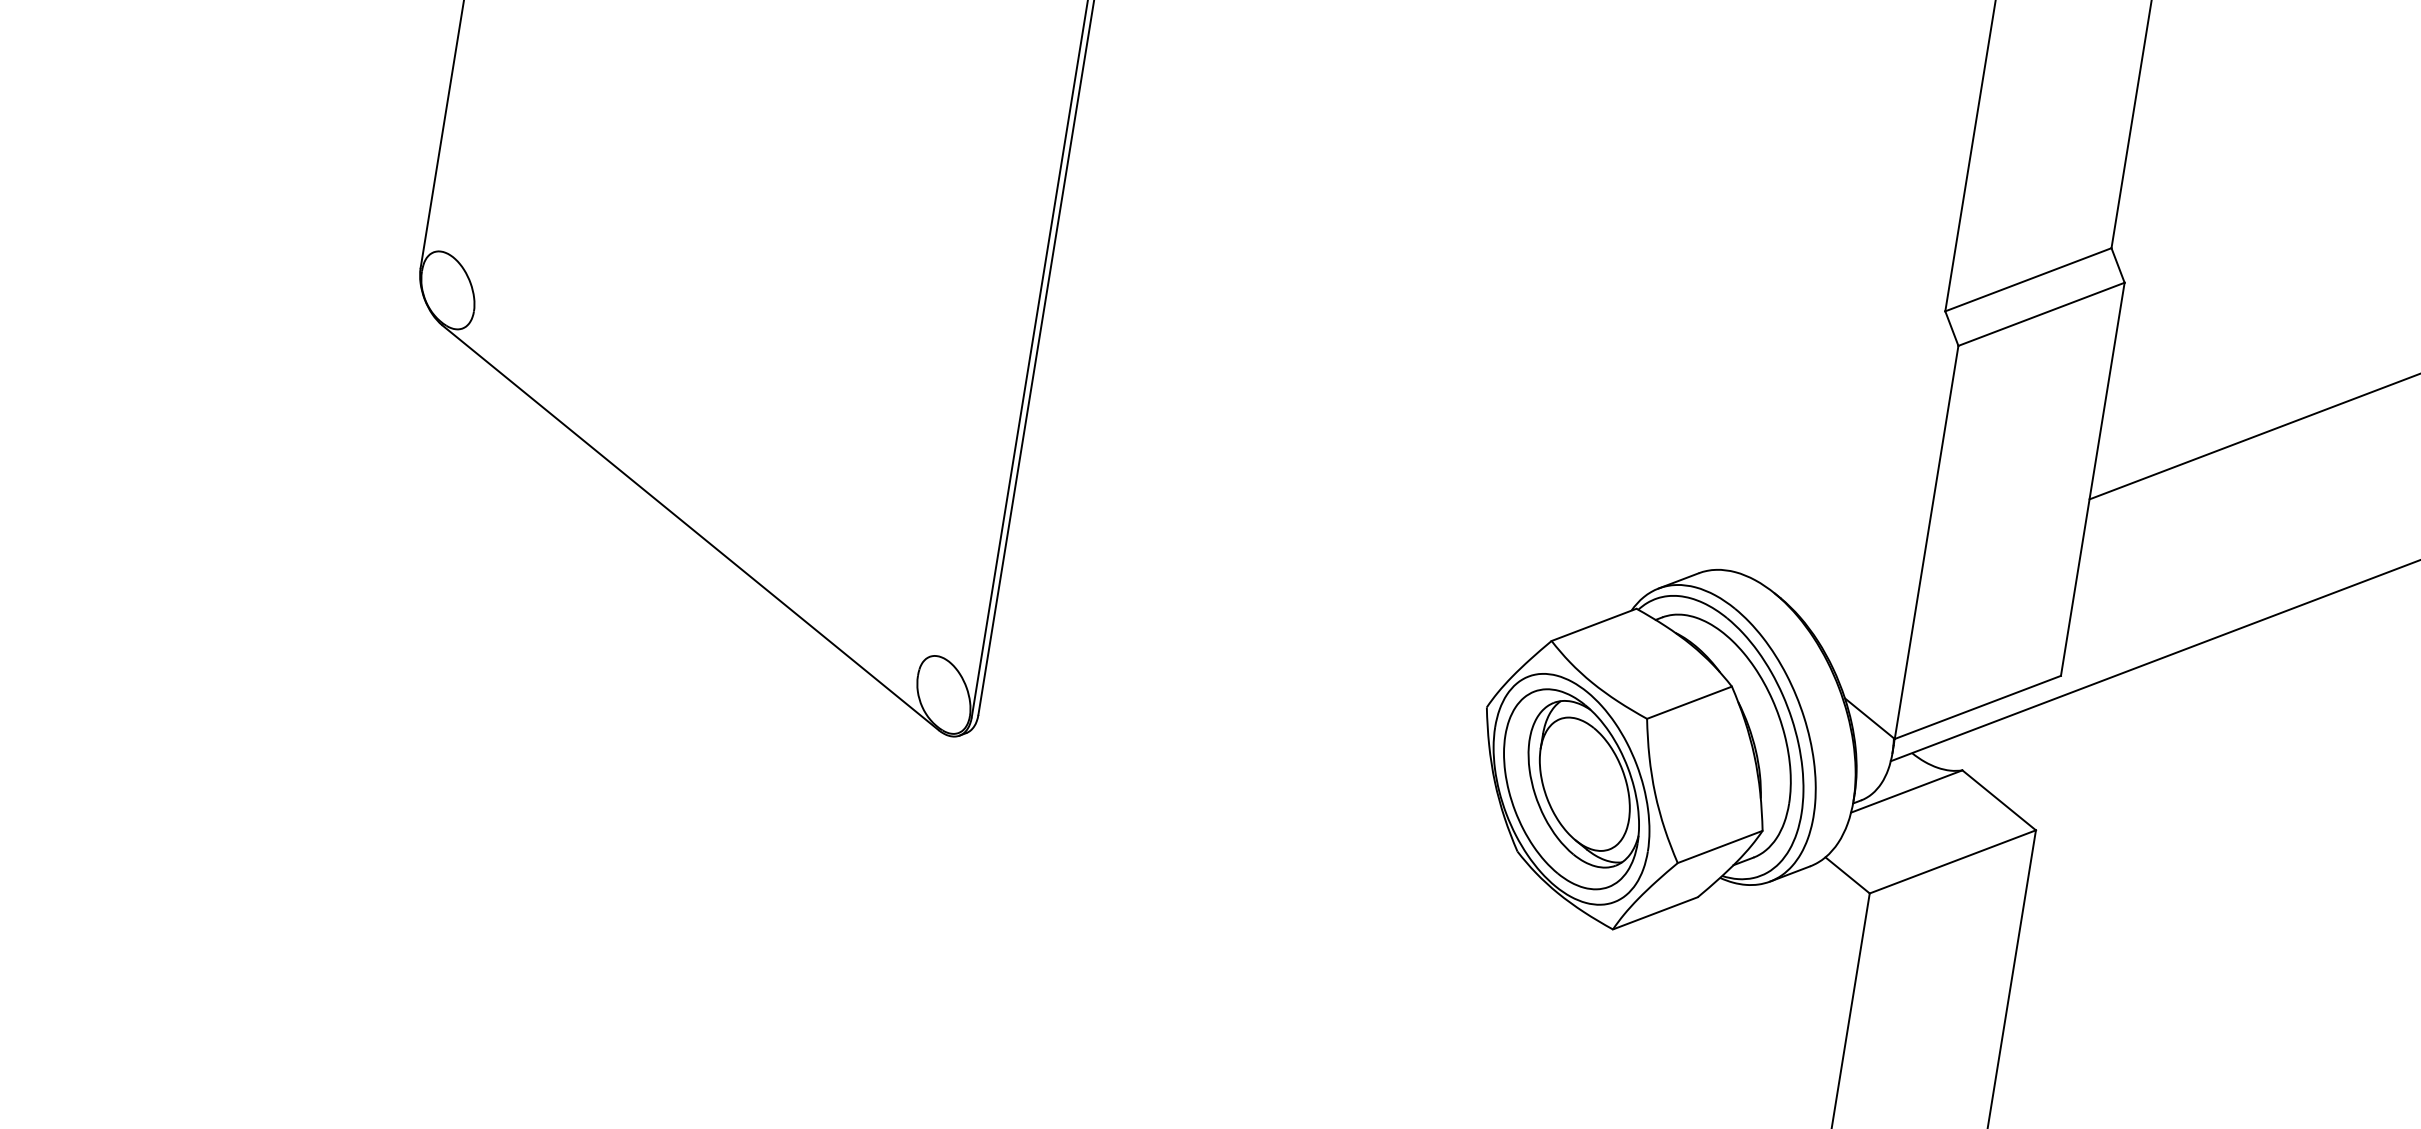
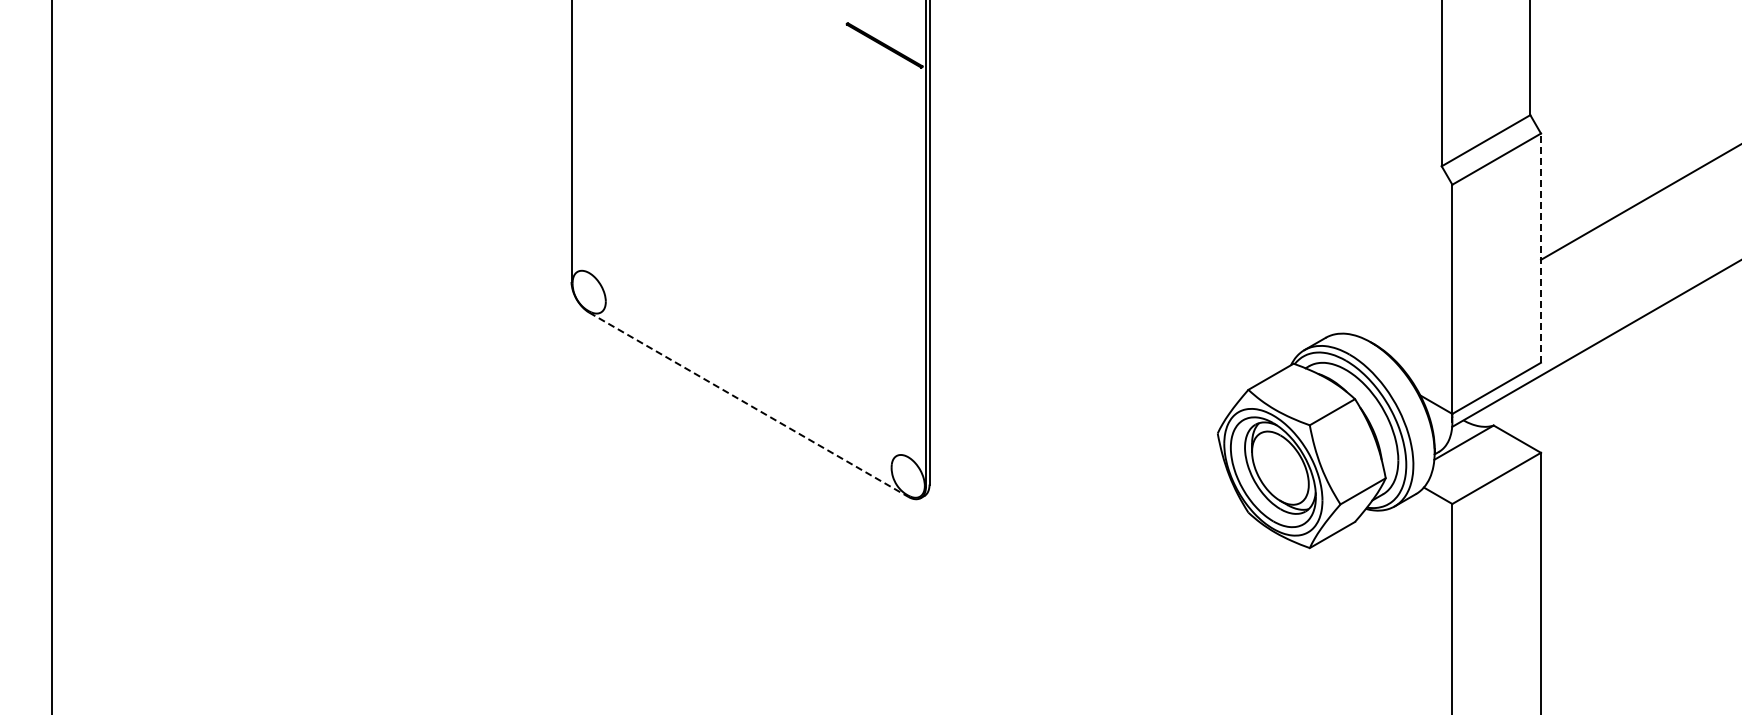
line: (2093, 479) -> (1541, 248), solid -> dashed
line: (691, 529) -> (749, 405), solid -> dashed

